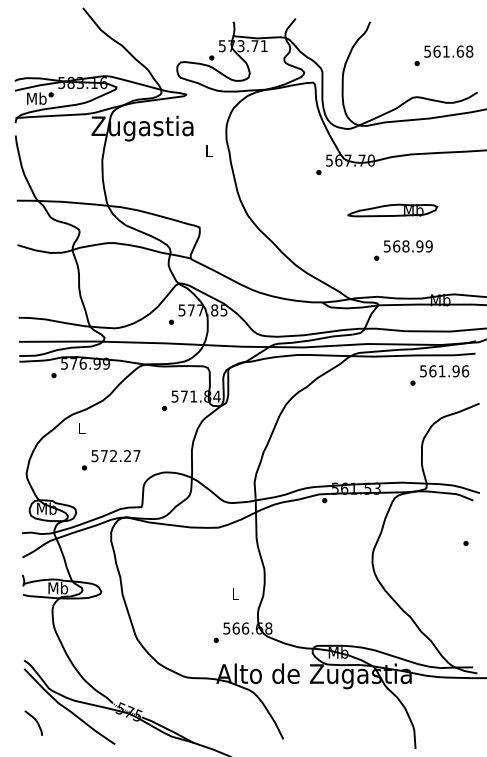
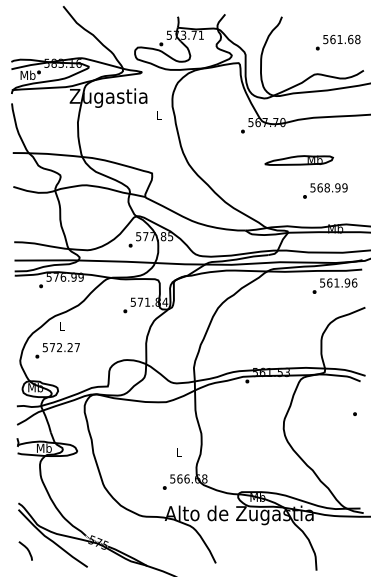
text: (403, 249) -> (325, 190), moved
text: (110, 459) -> (57, 350), moved

